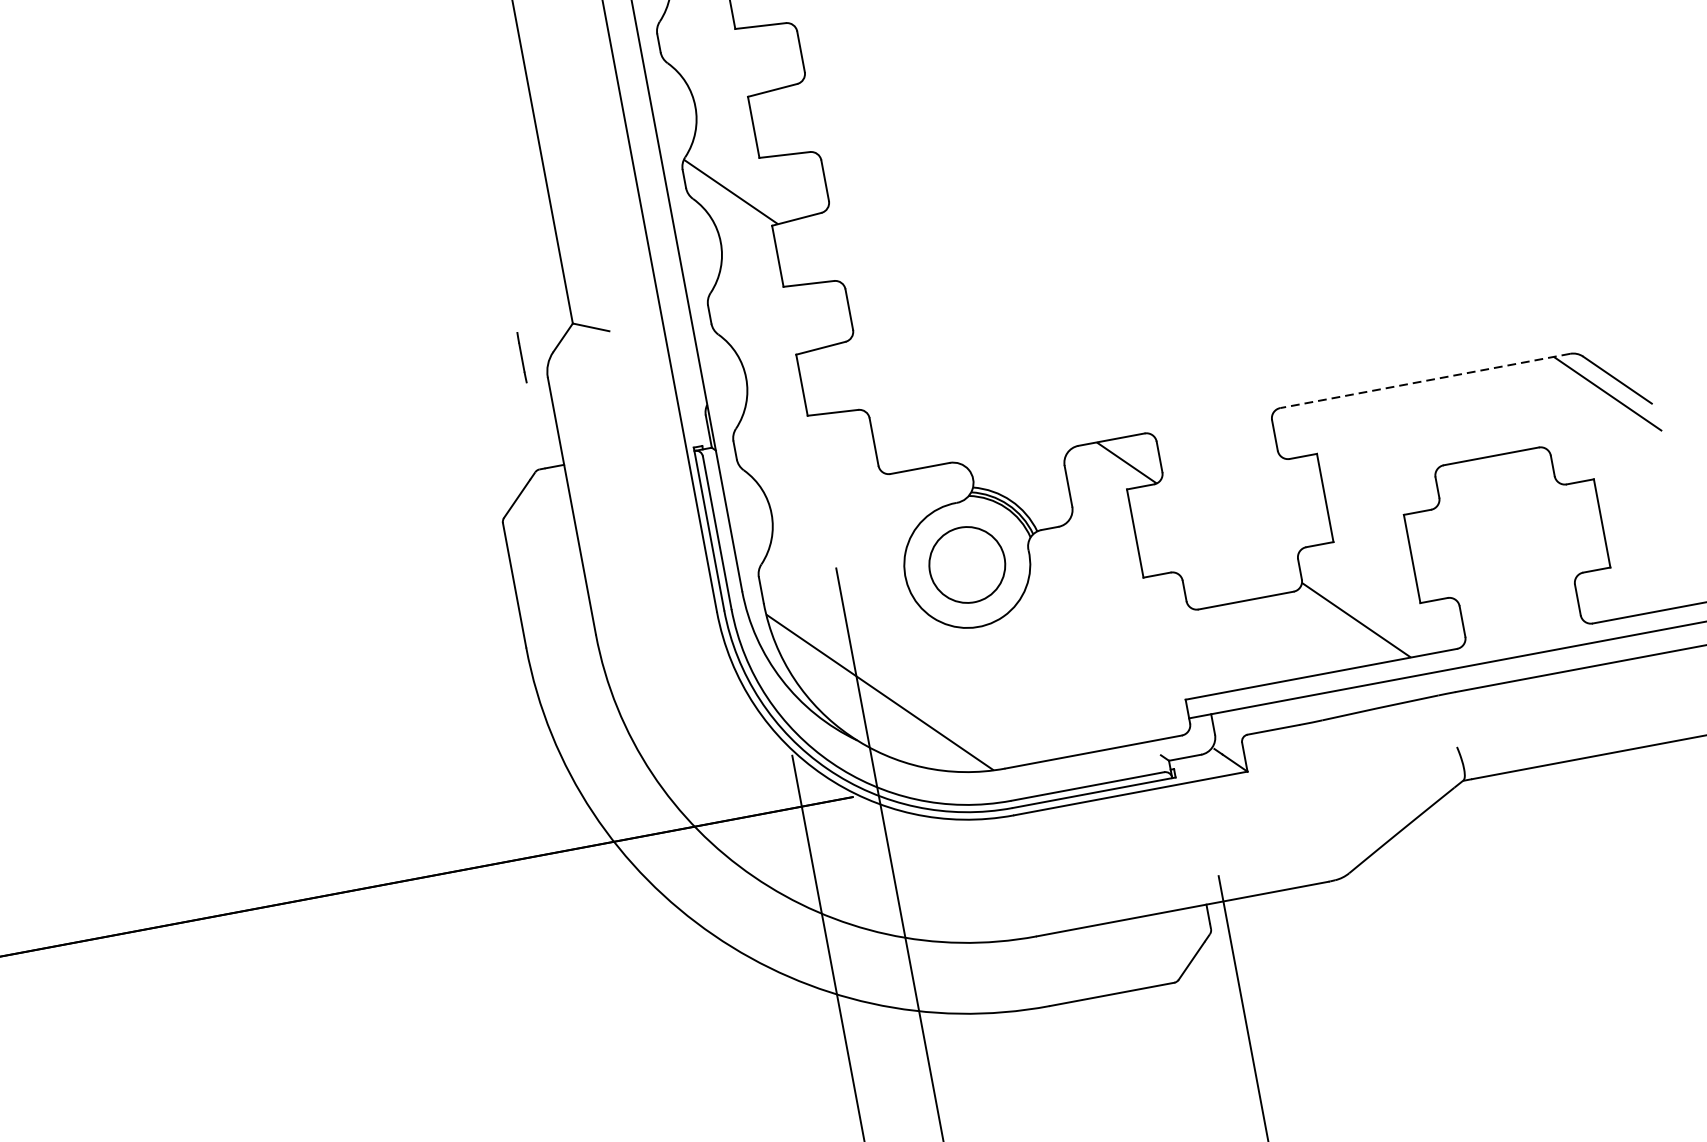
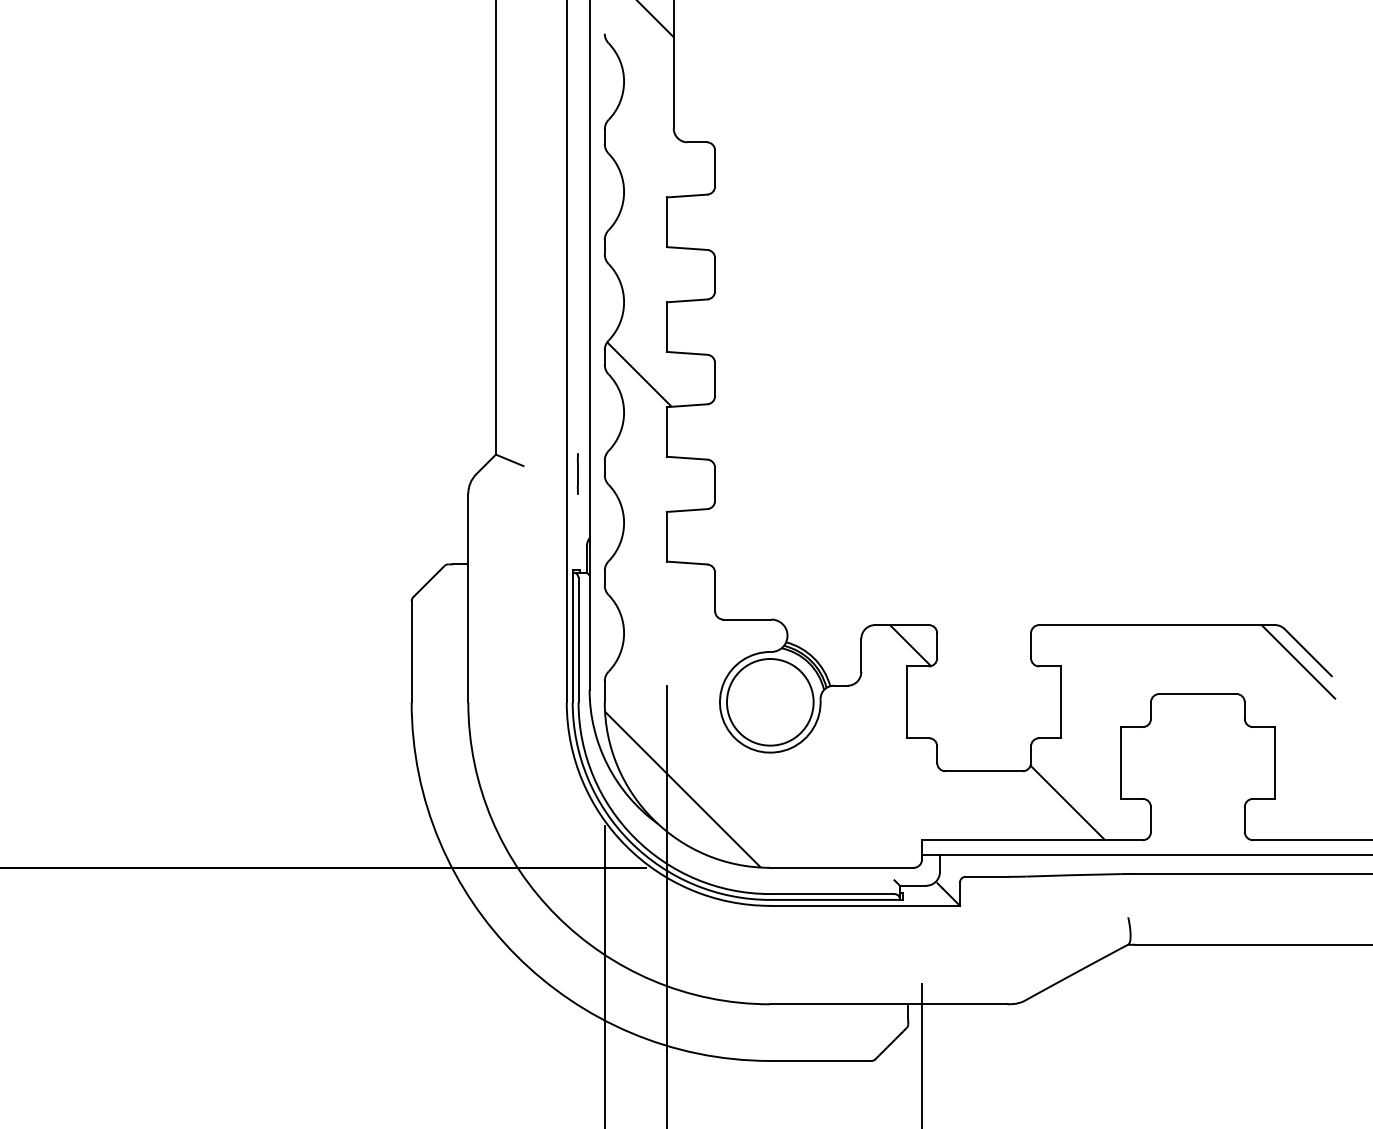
line: (521, 357) -> (577, 473), moved
line: (1425, 381) -> (1157, 625), dashed -> solid
circle: (966, 564) -> (769, 701), size x1.43

